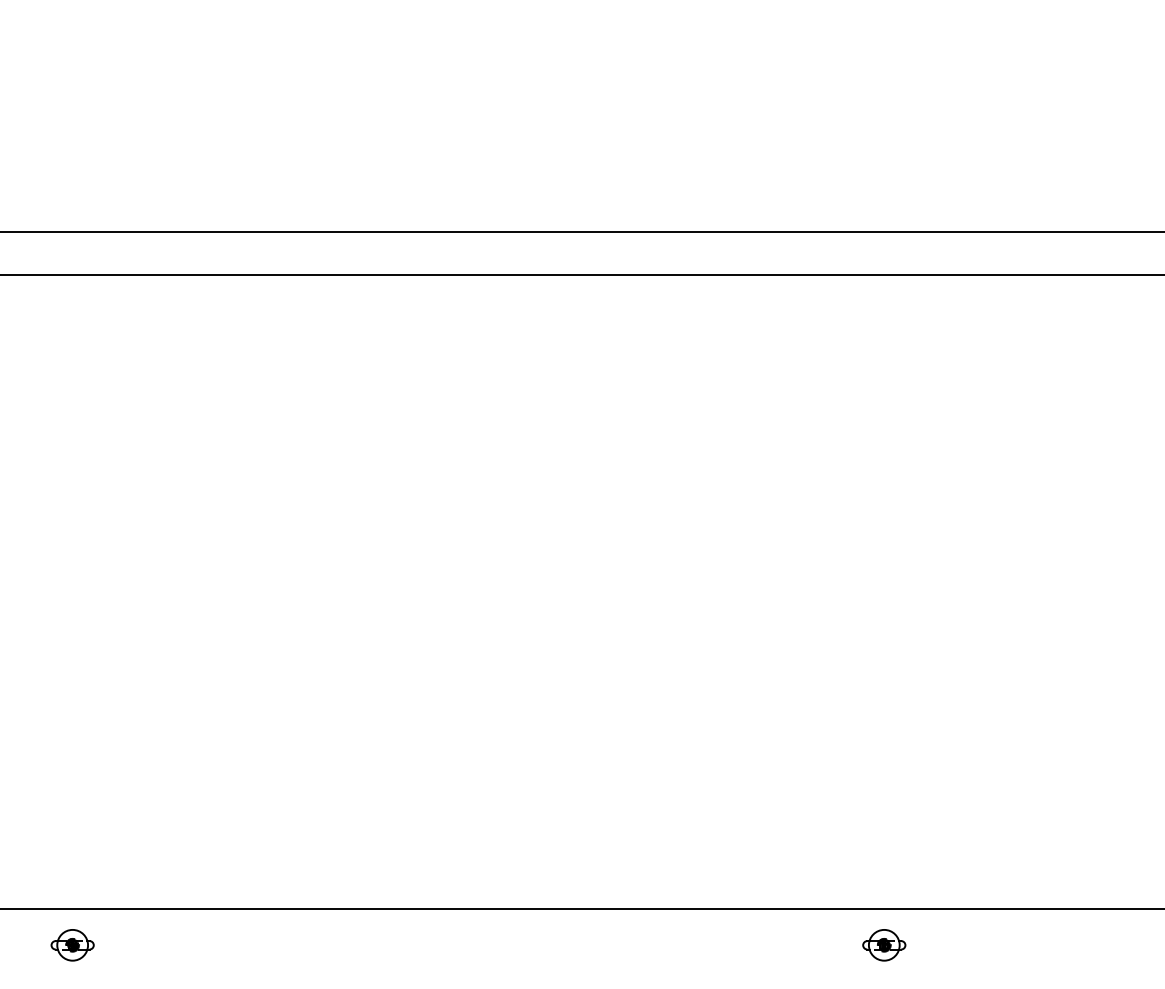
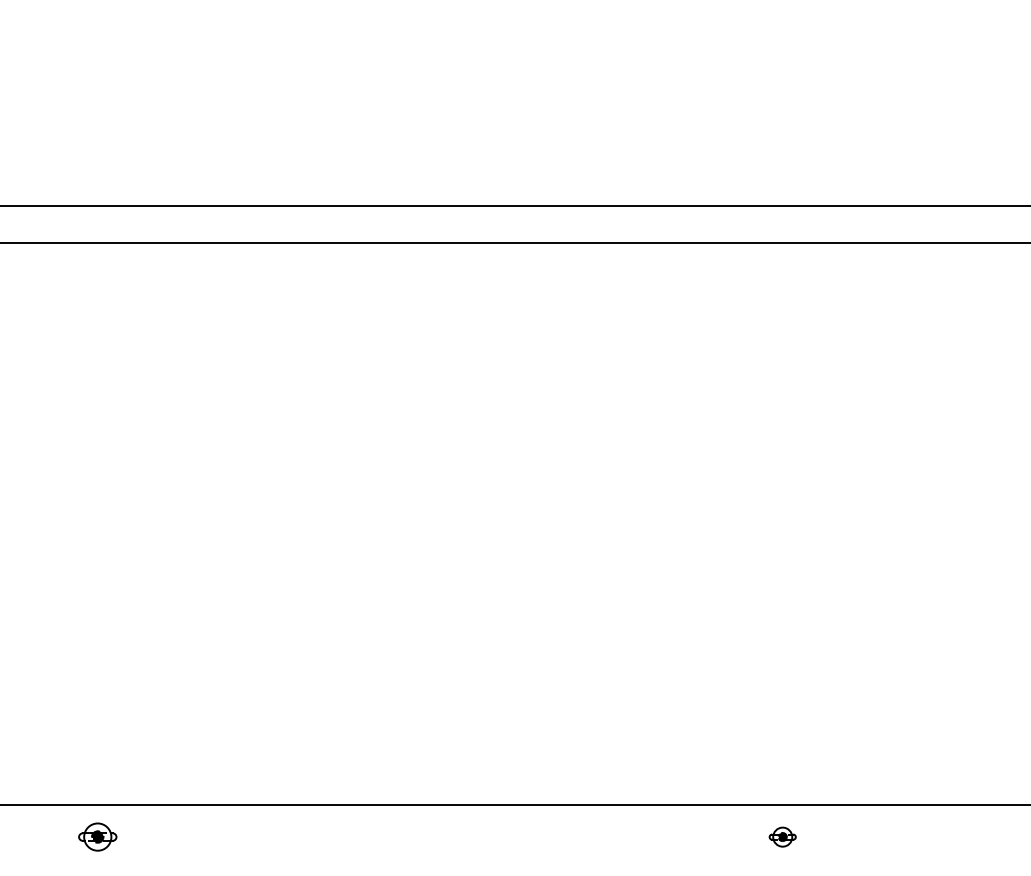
part: (72, 945) -> (97, 837), moved
part: (884, 945) -> (782, 837), size x0.7

